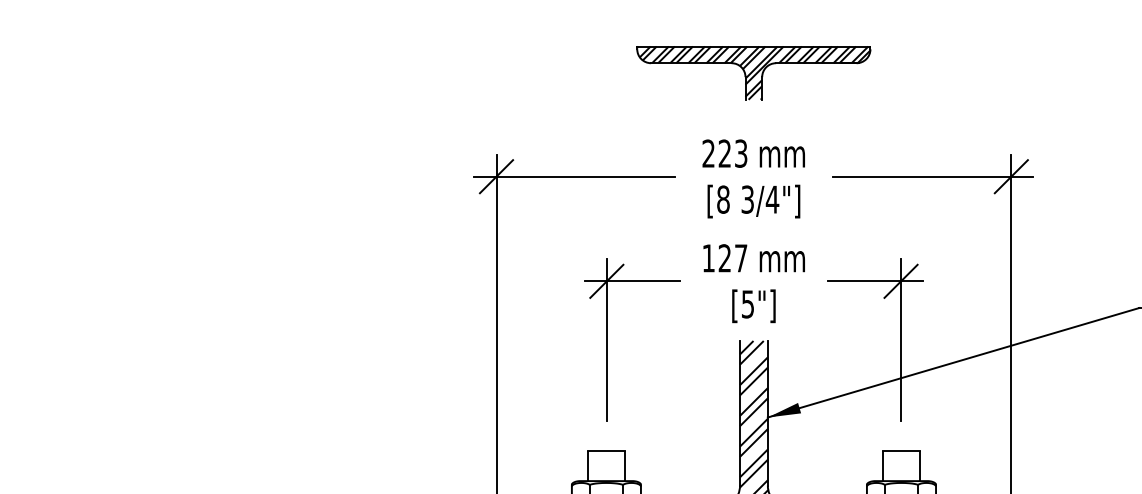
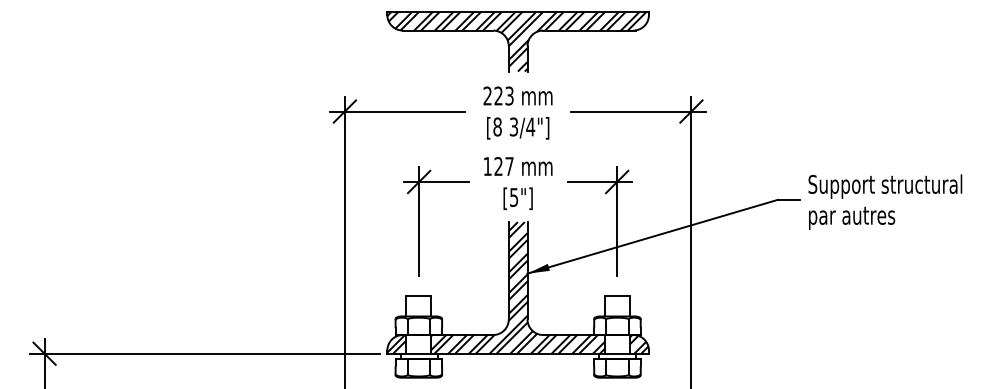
part: (752, 72) -> (517, 41), size x1.67

